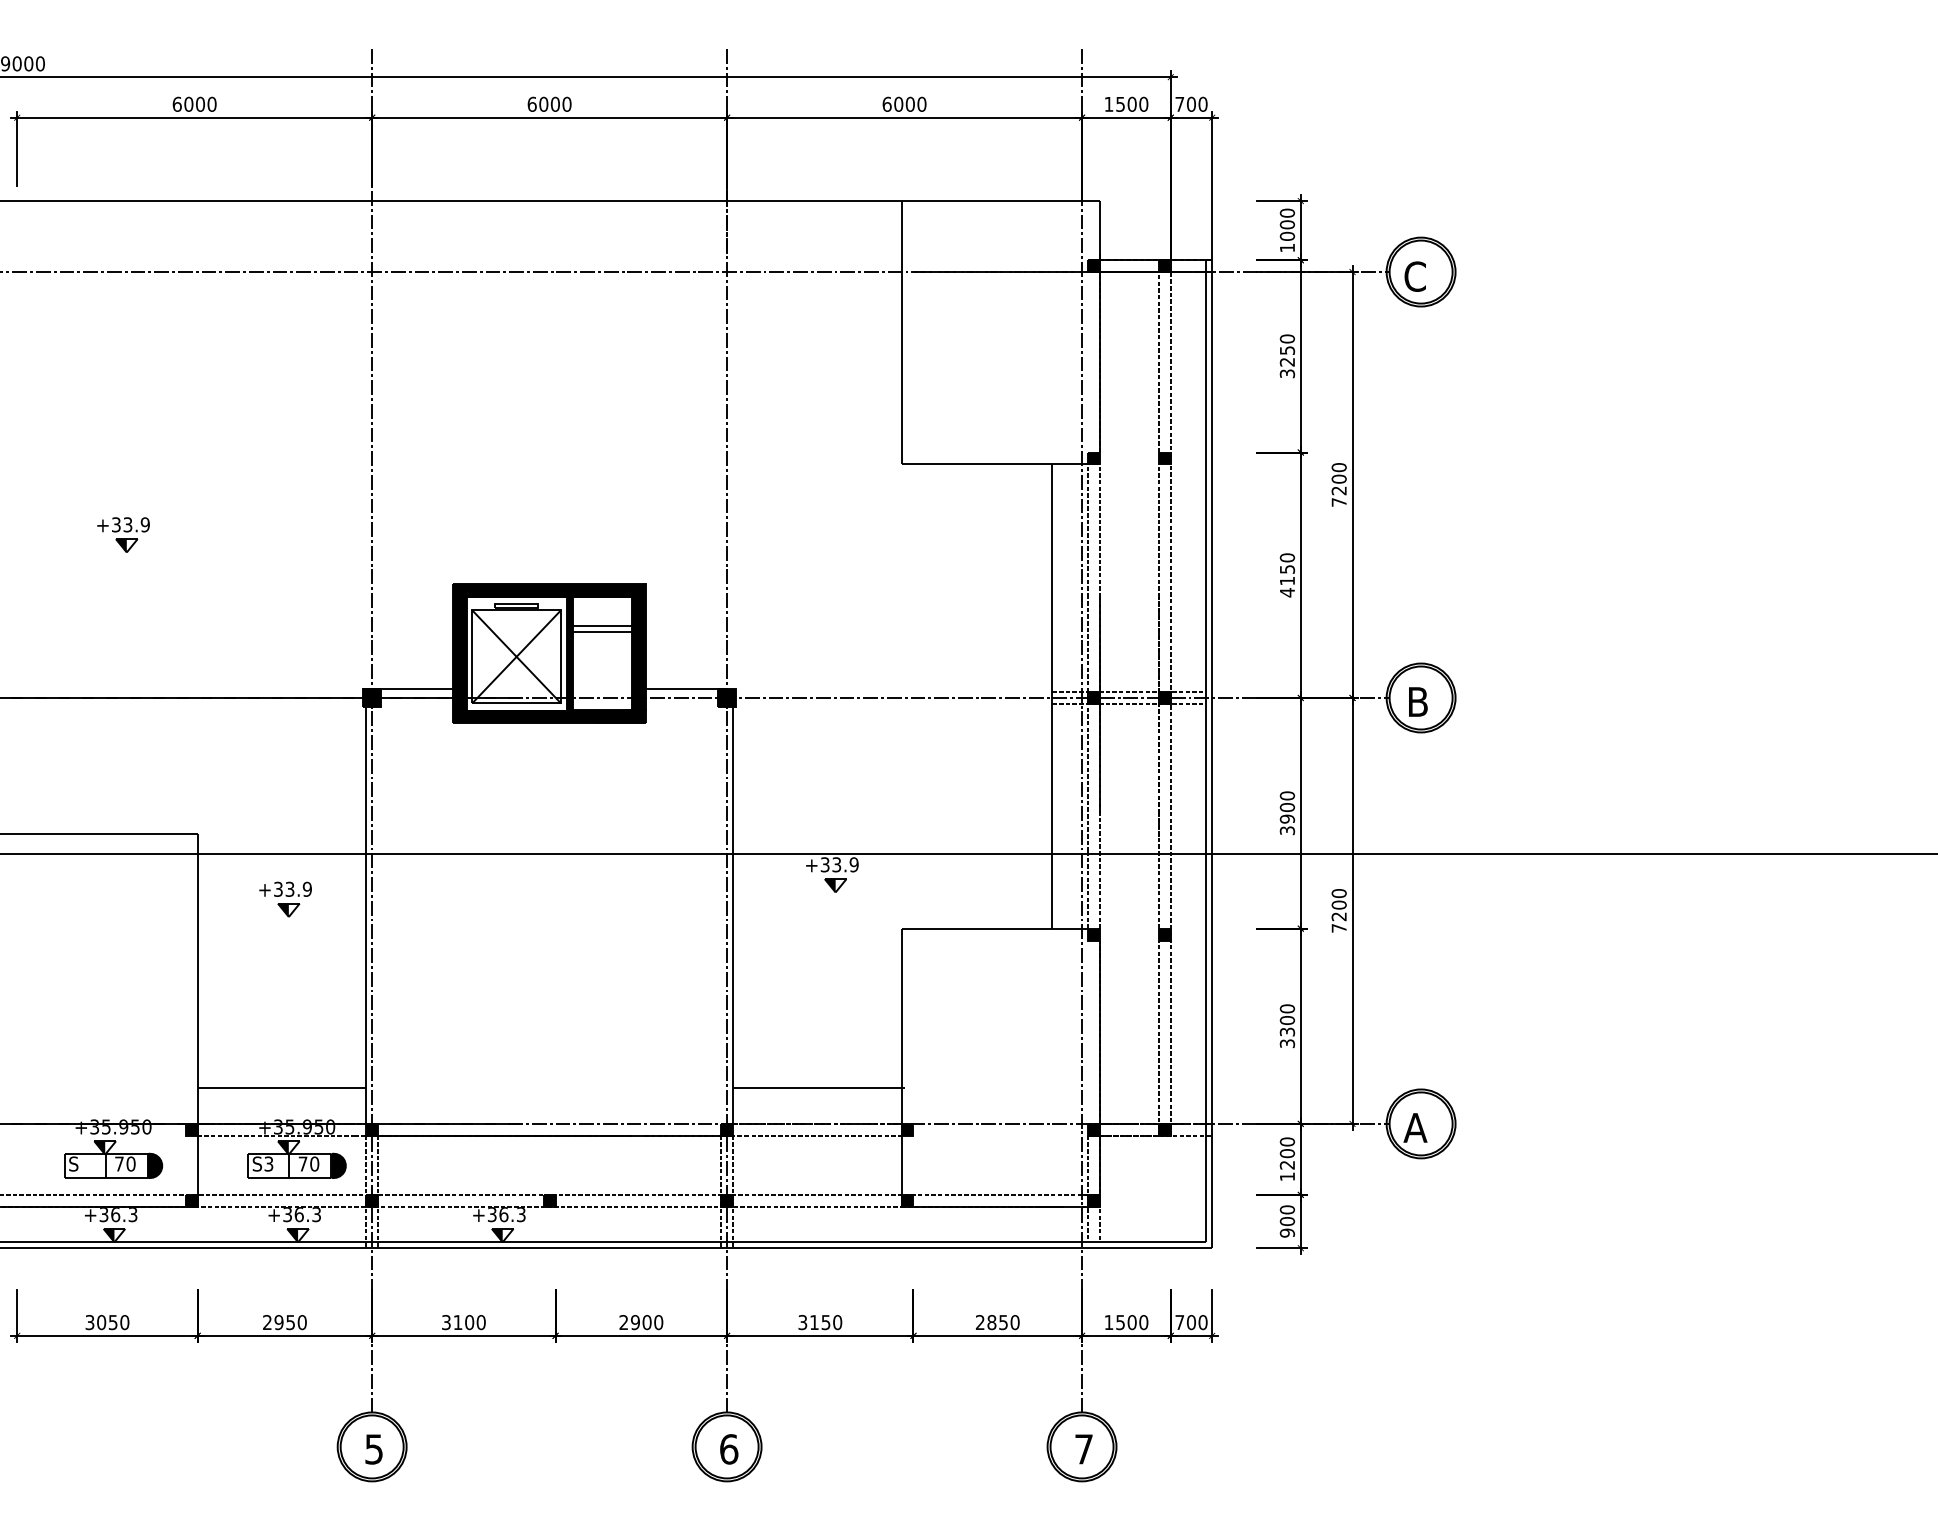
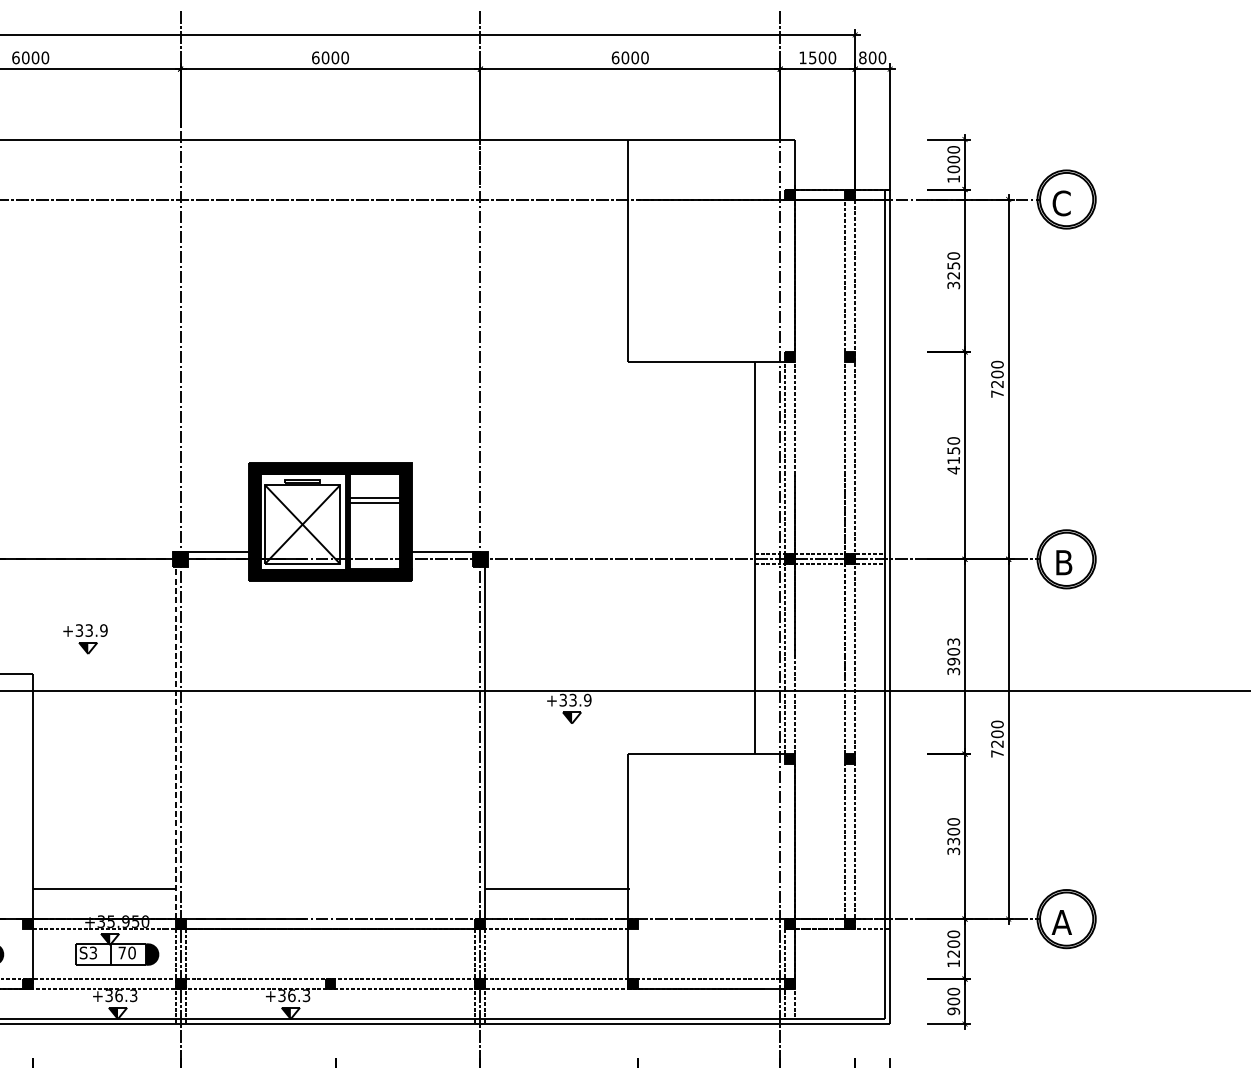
text: (1179, 103) -> (862, 57), 700 -> 800
text: (1286, 795) -> (952, 641), 3900 -> 3903
part: (285, 899) -> (85, 639), moved
line: (366, 915) -> (175, 743), solid -> dashed

